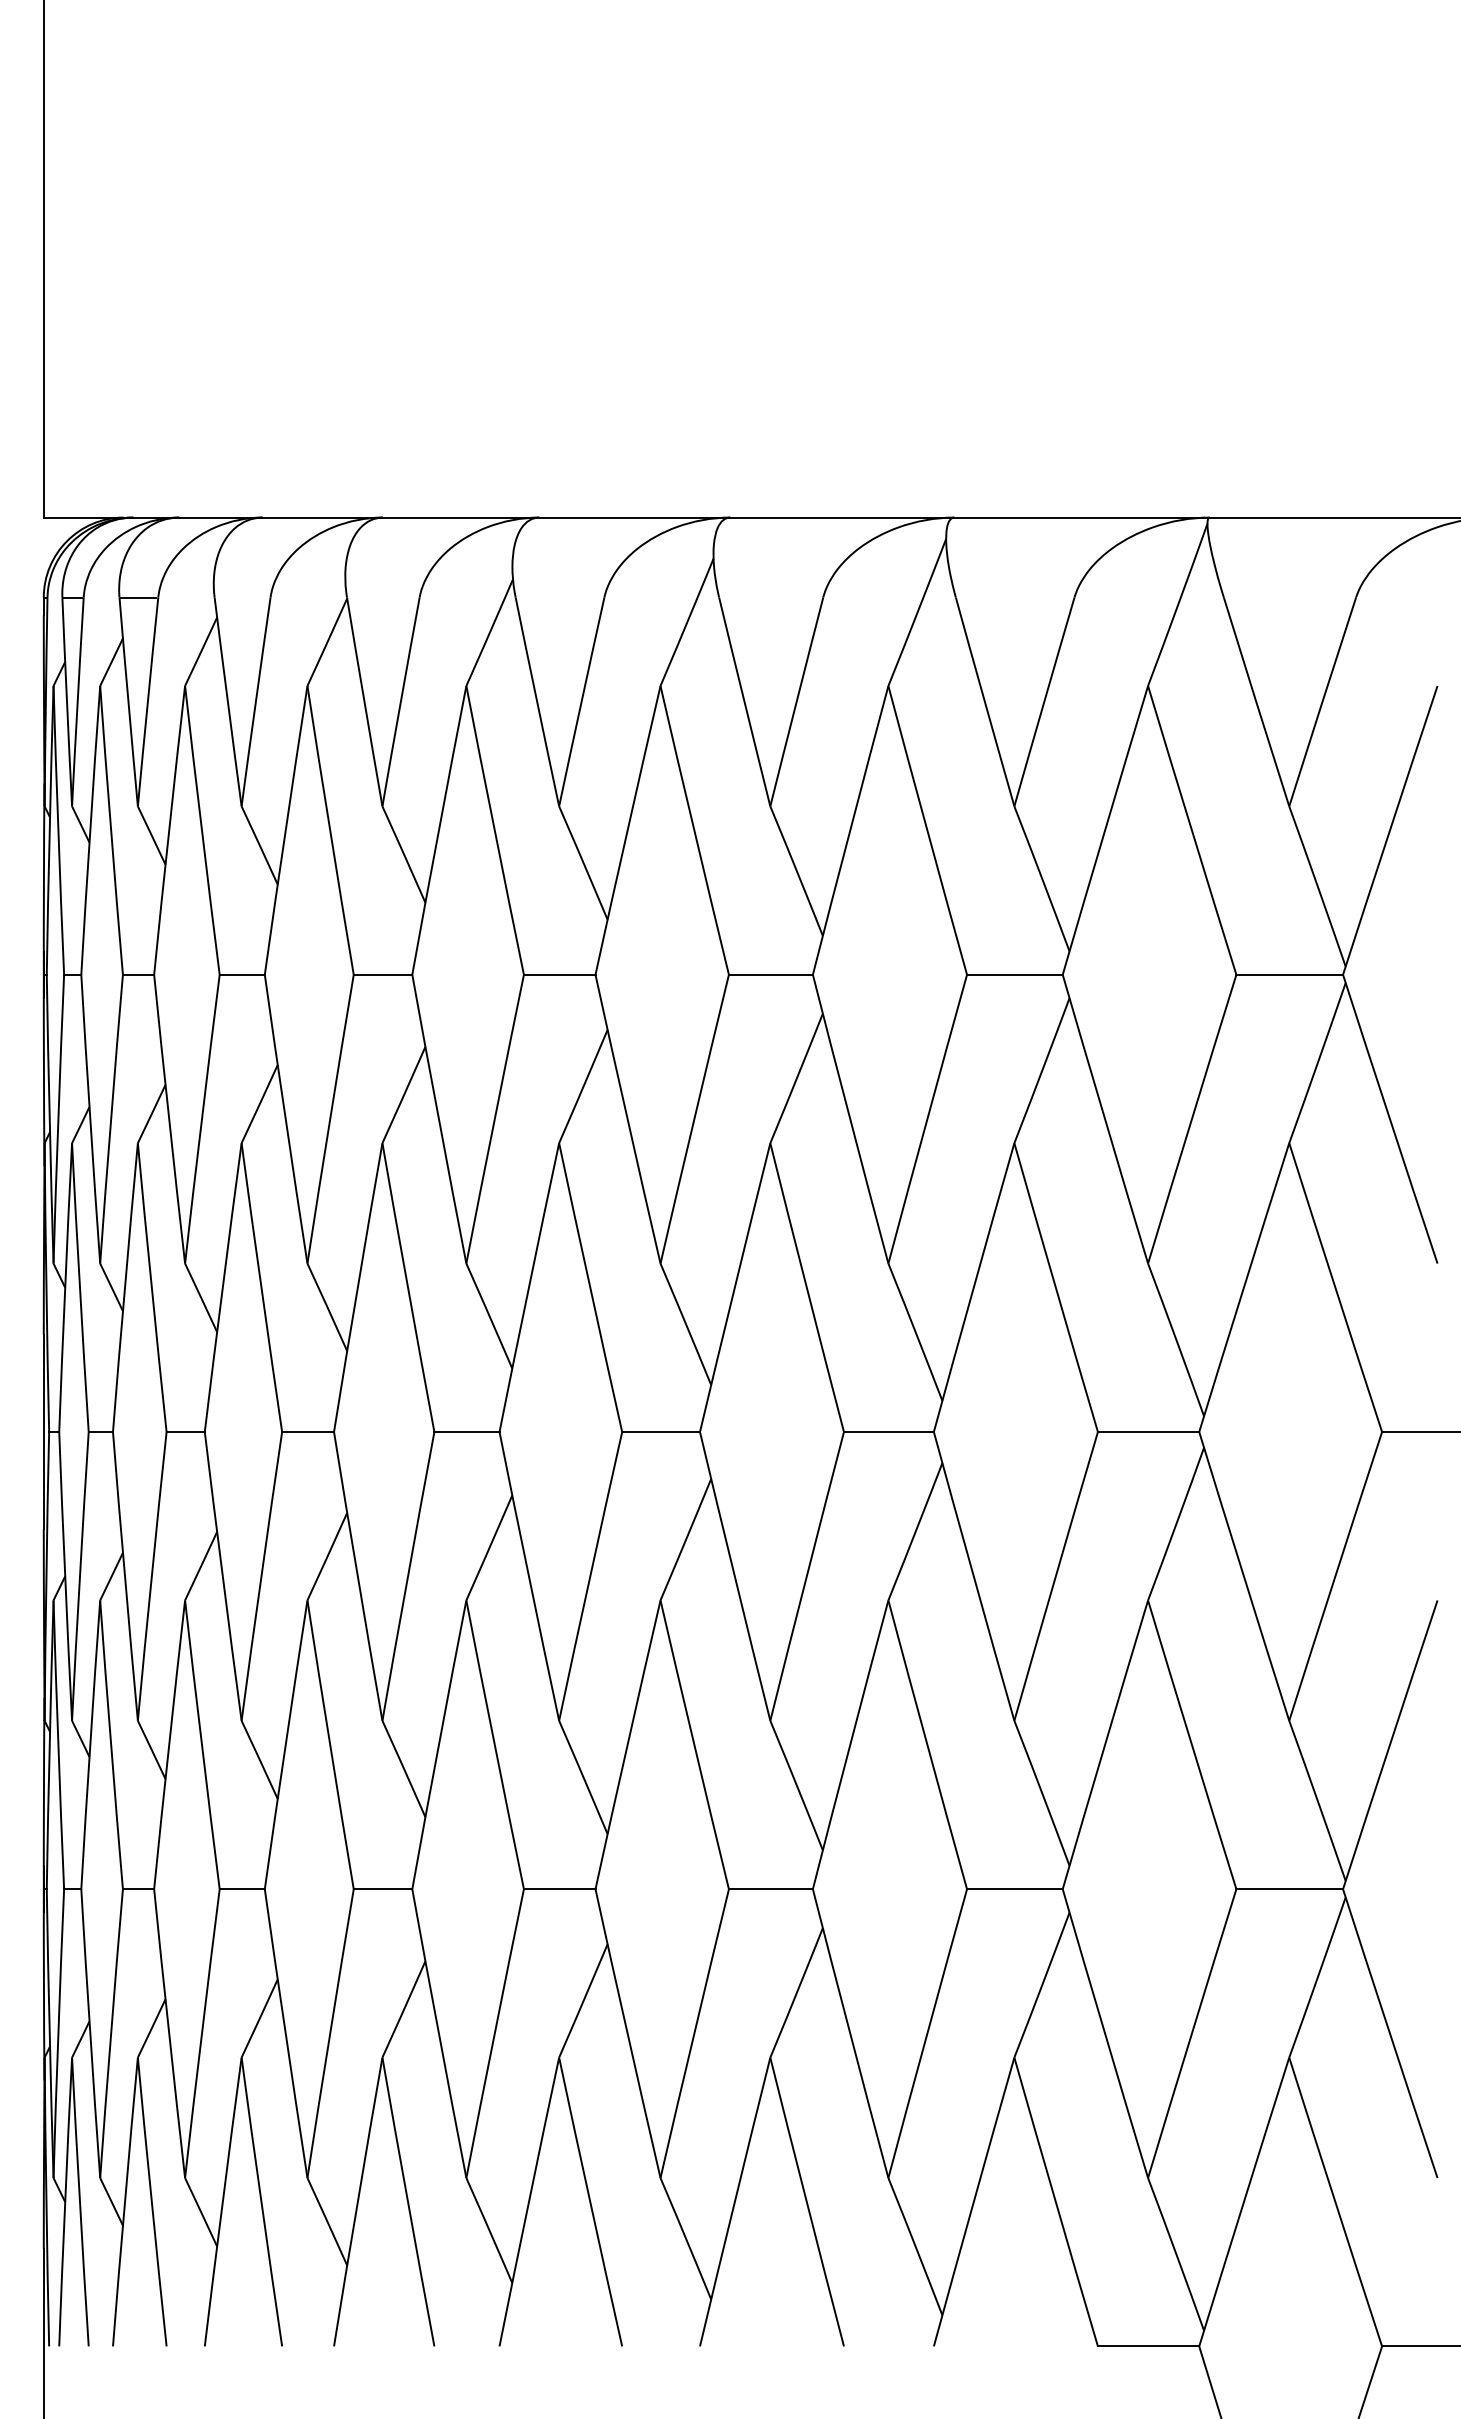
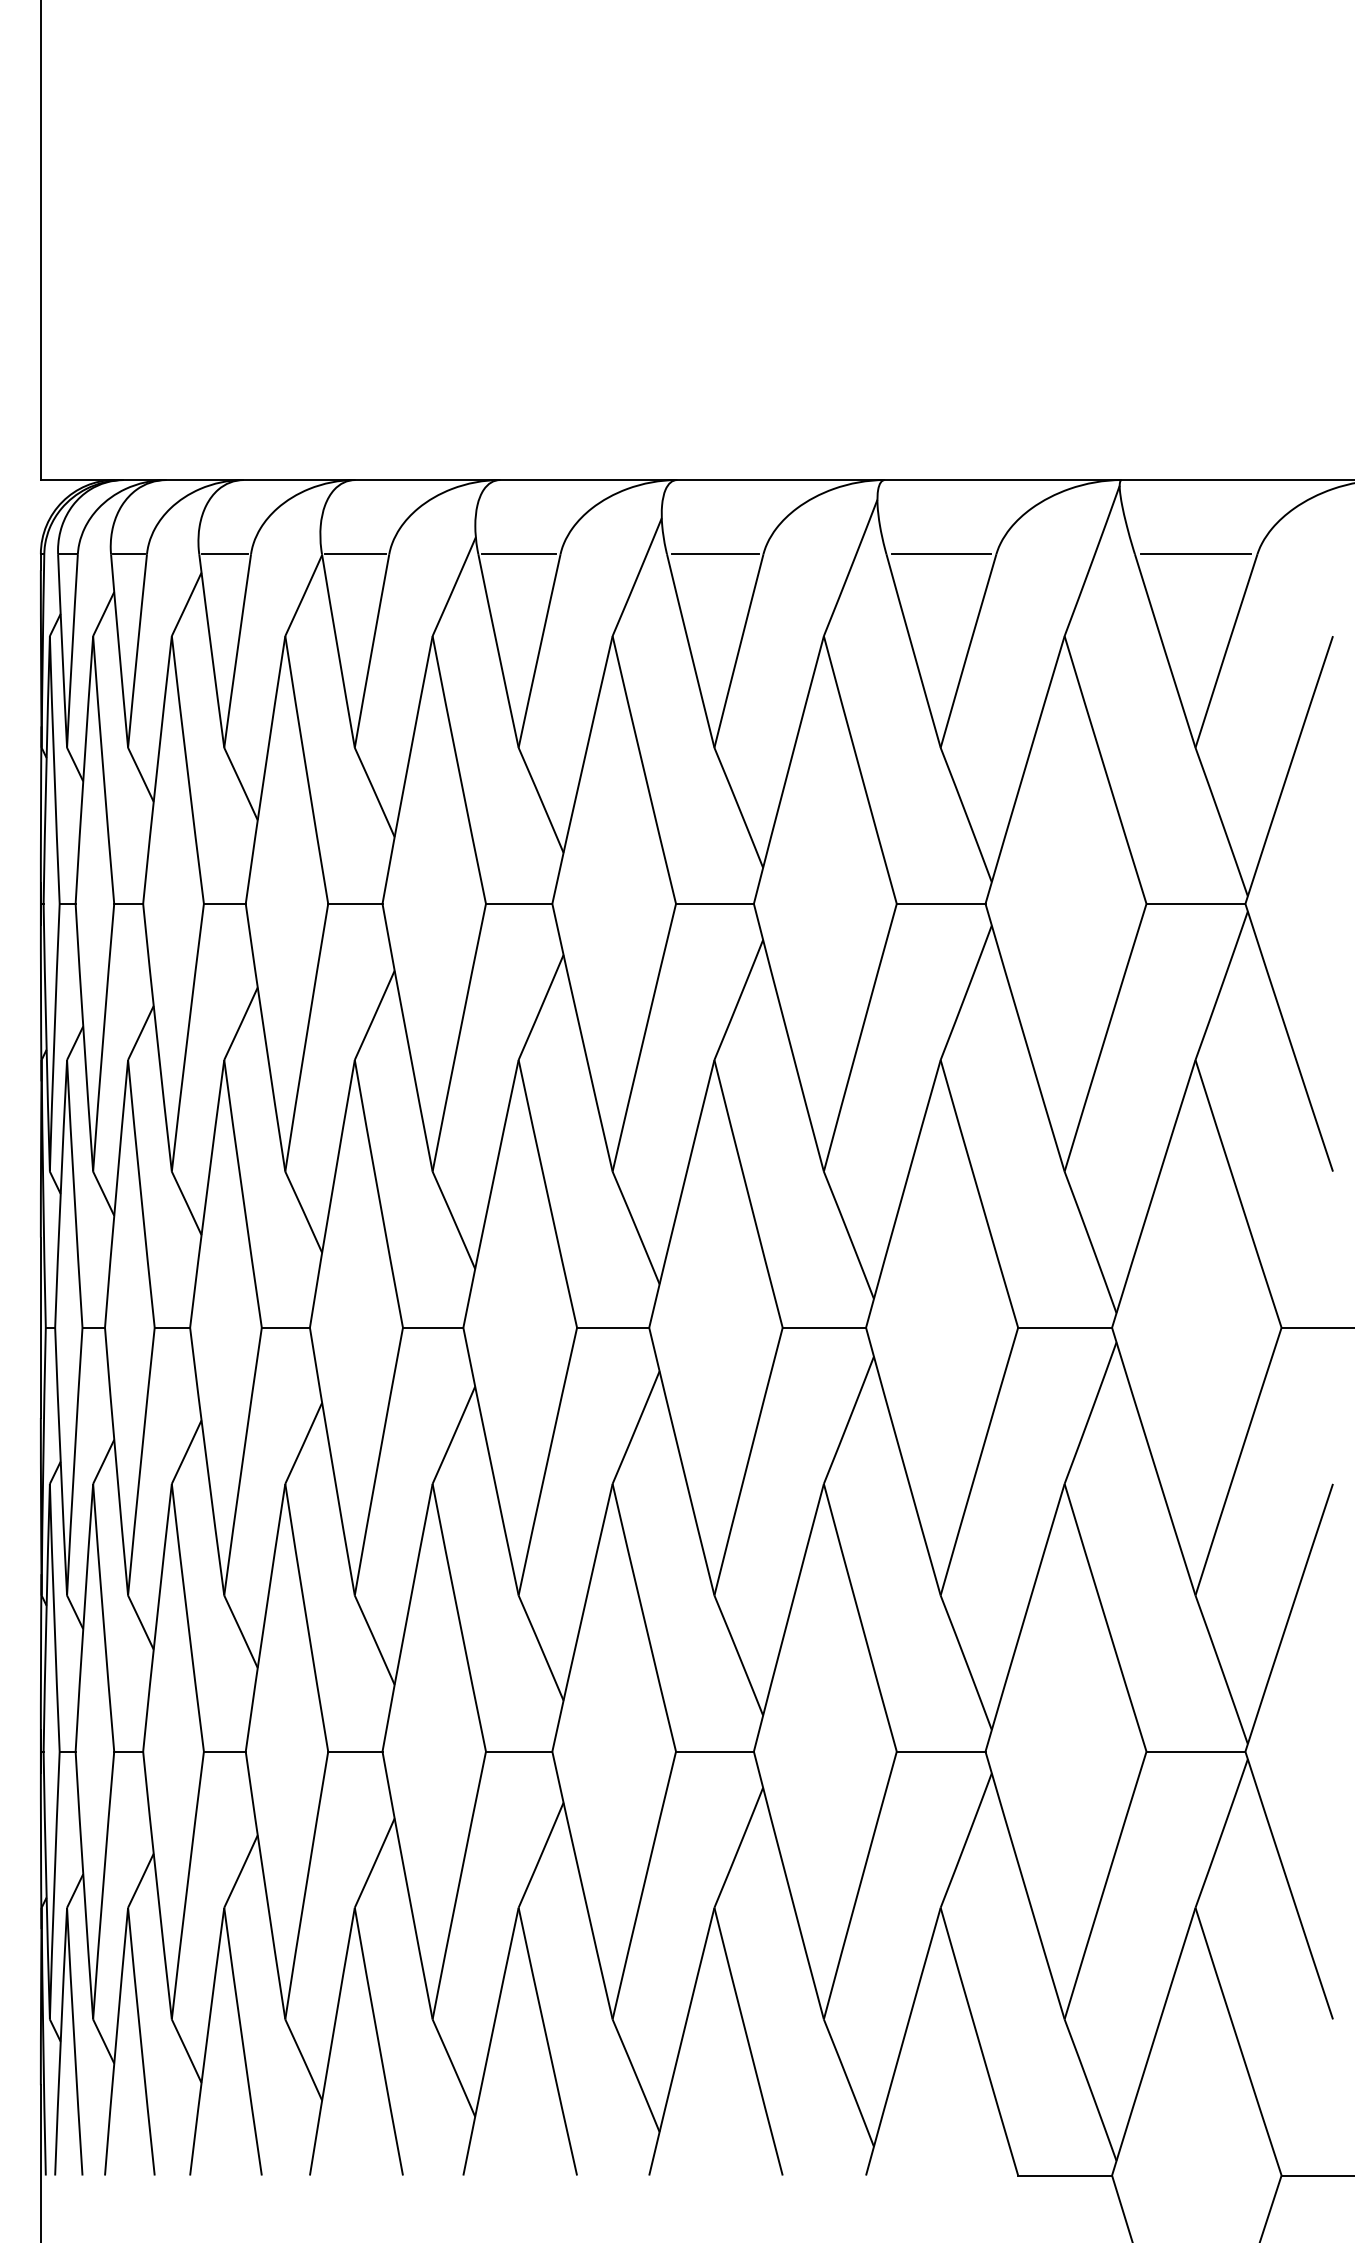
line: (242, 597) -> (225, 554), added
line: (382, 597) -> (354, 554), added
line: (559, 597) -> (518, 554), added
line: (770, 597) -> (714, 554), added
line: (1014, 597) -> (940, 554), added
line: (1289, 597) -> (1195, 554), added

